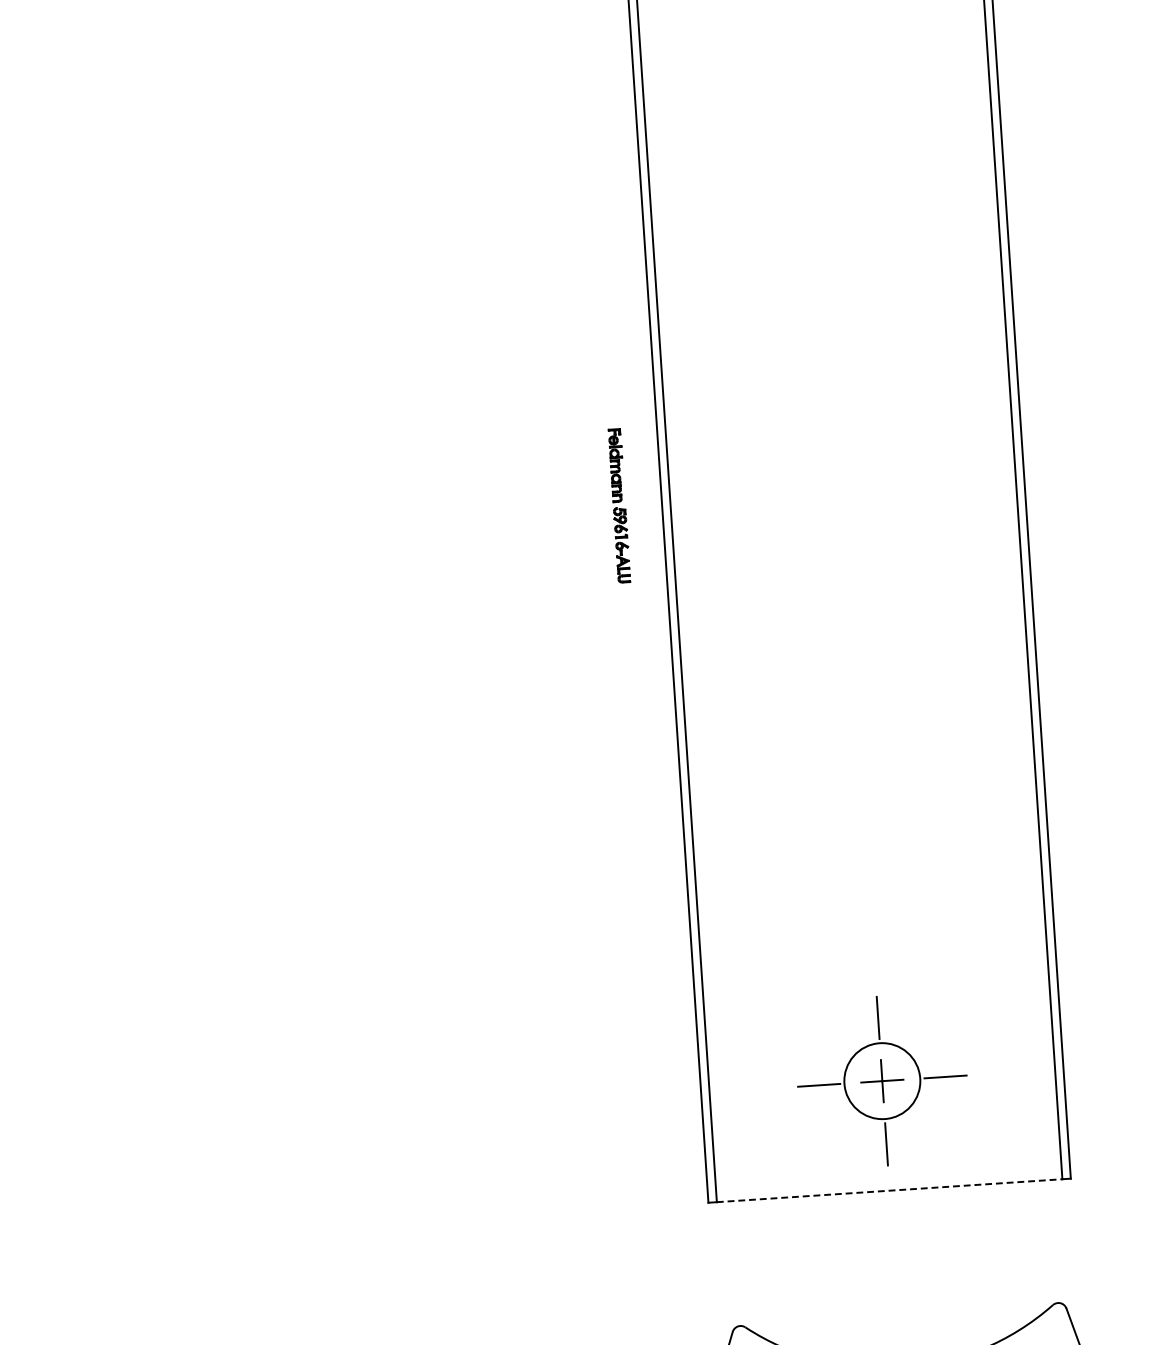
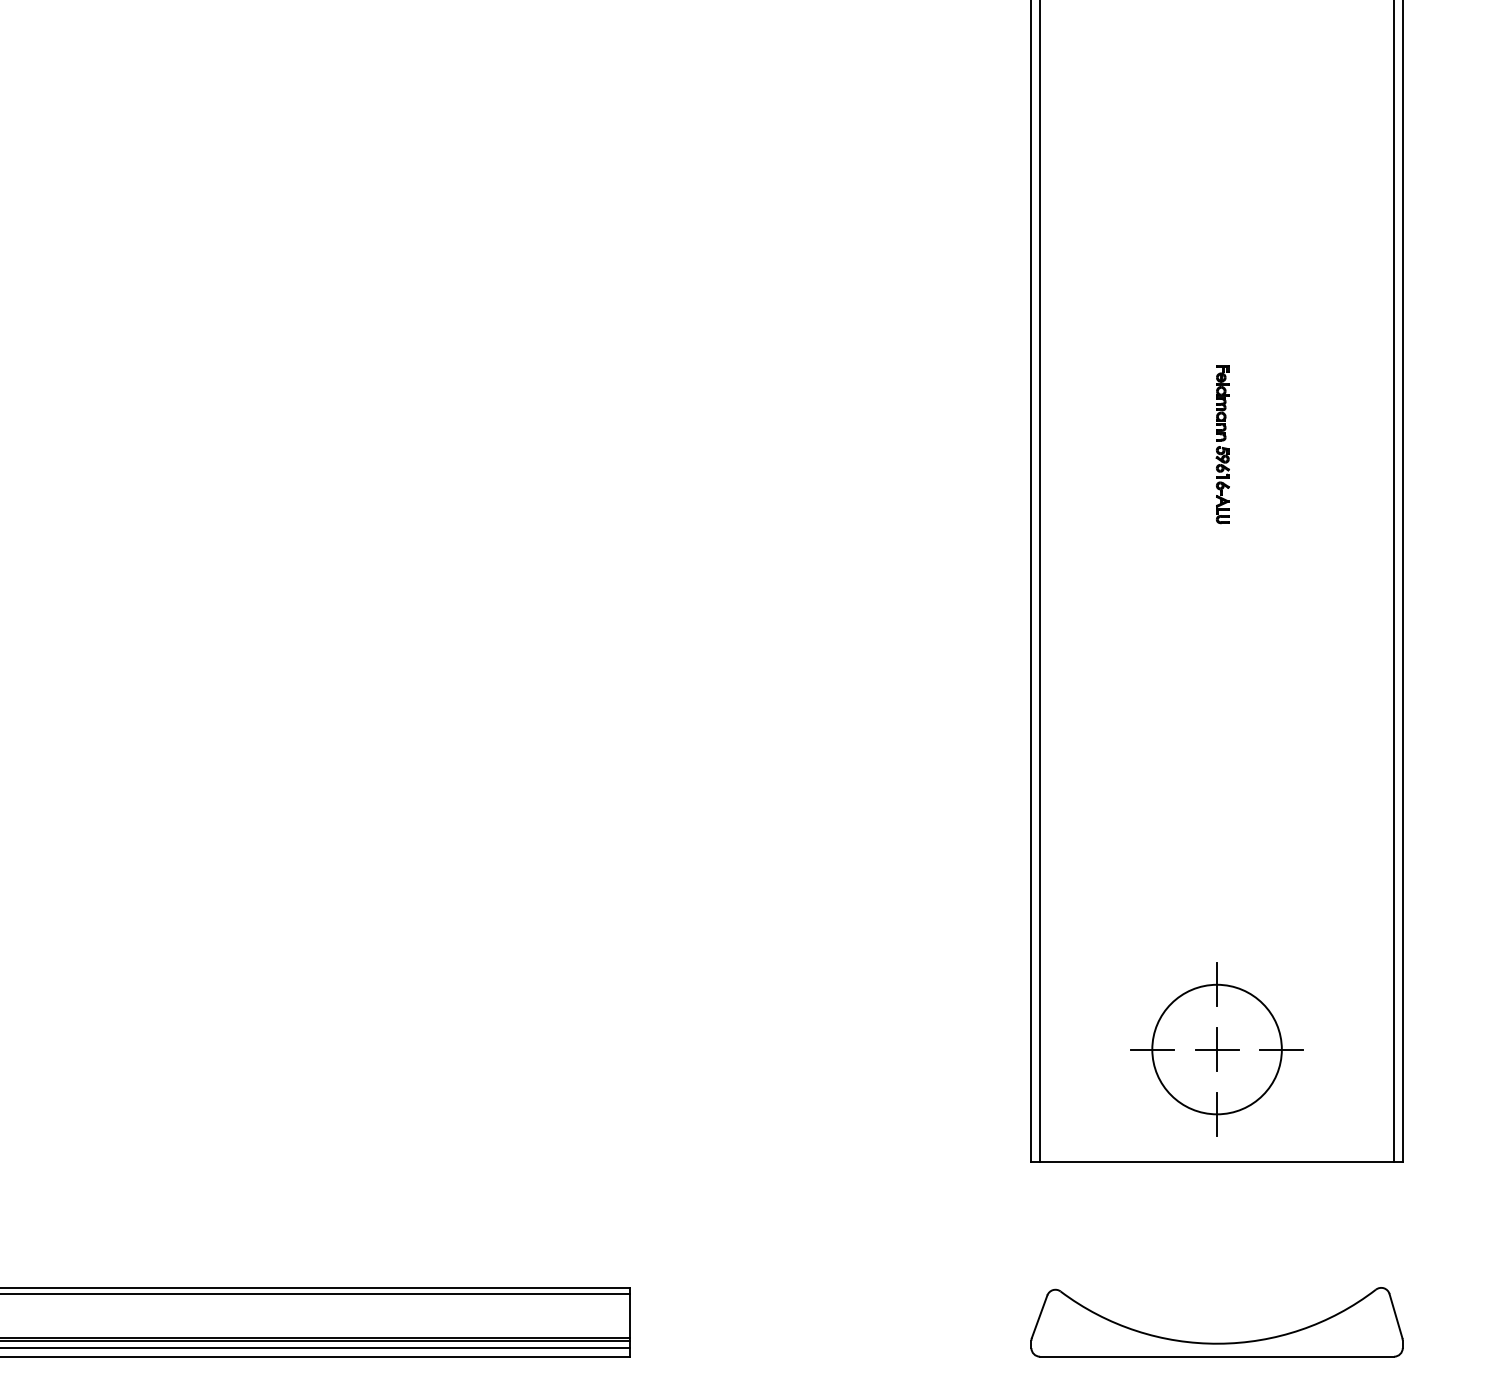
part: (619, 505) -> (1222, 444), moved
circle: (881, 1081) -> (1216, 1049), size x1.67
line: (890, 1190) -> (1217, 1161), dashed -> solid

